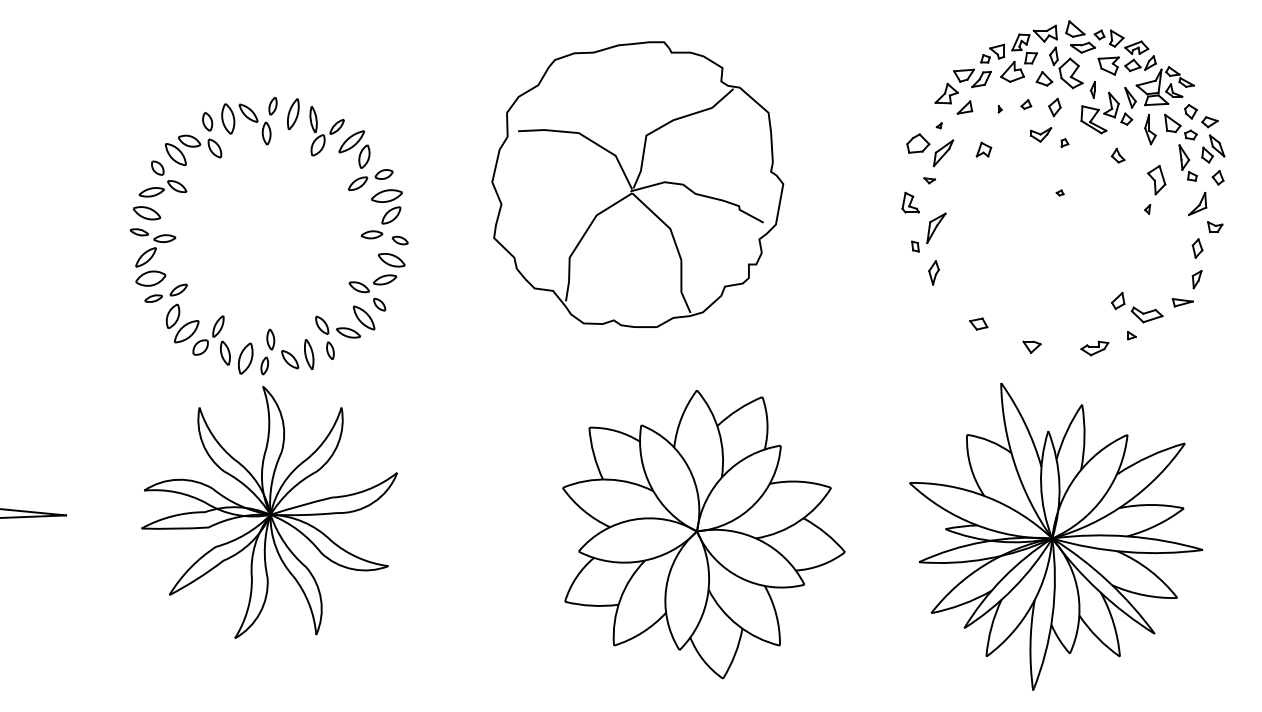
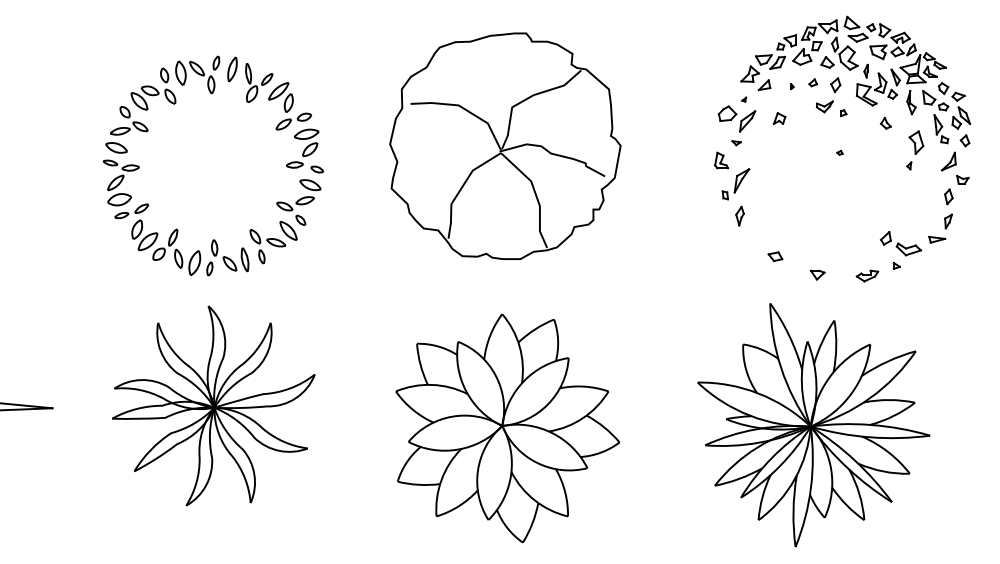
part: (268, 145) -> (212, 94), moved
part: (703, 534) -> (507, 428), moved
part: (1055, 537) -> (813, 425), moved

